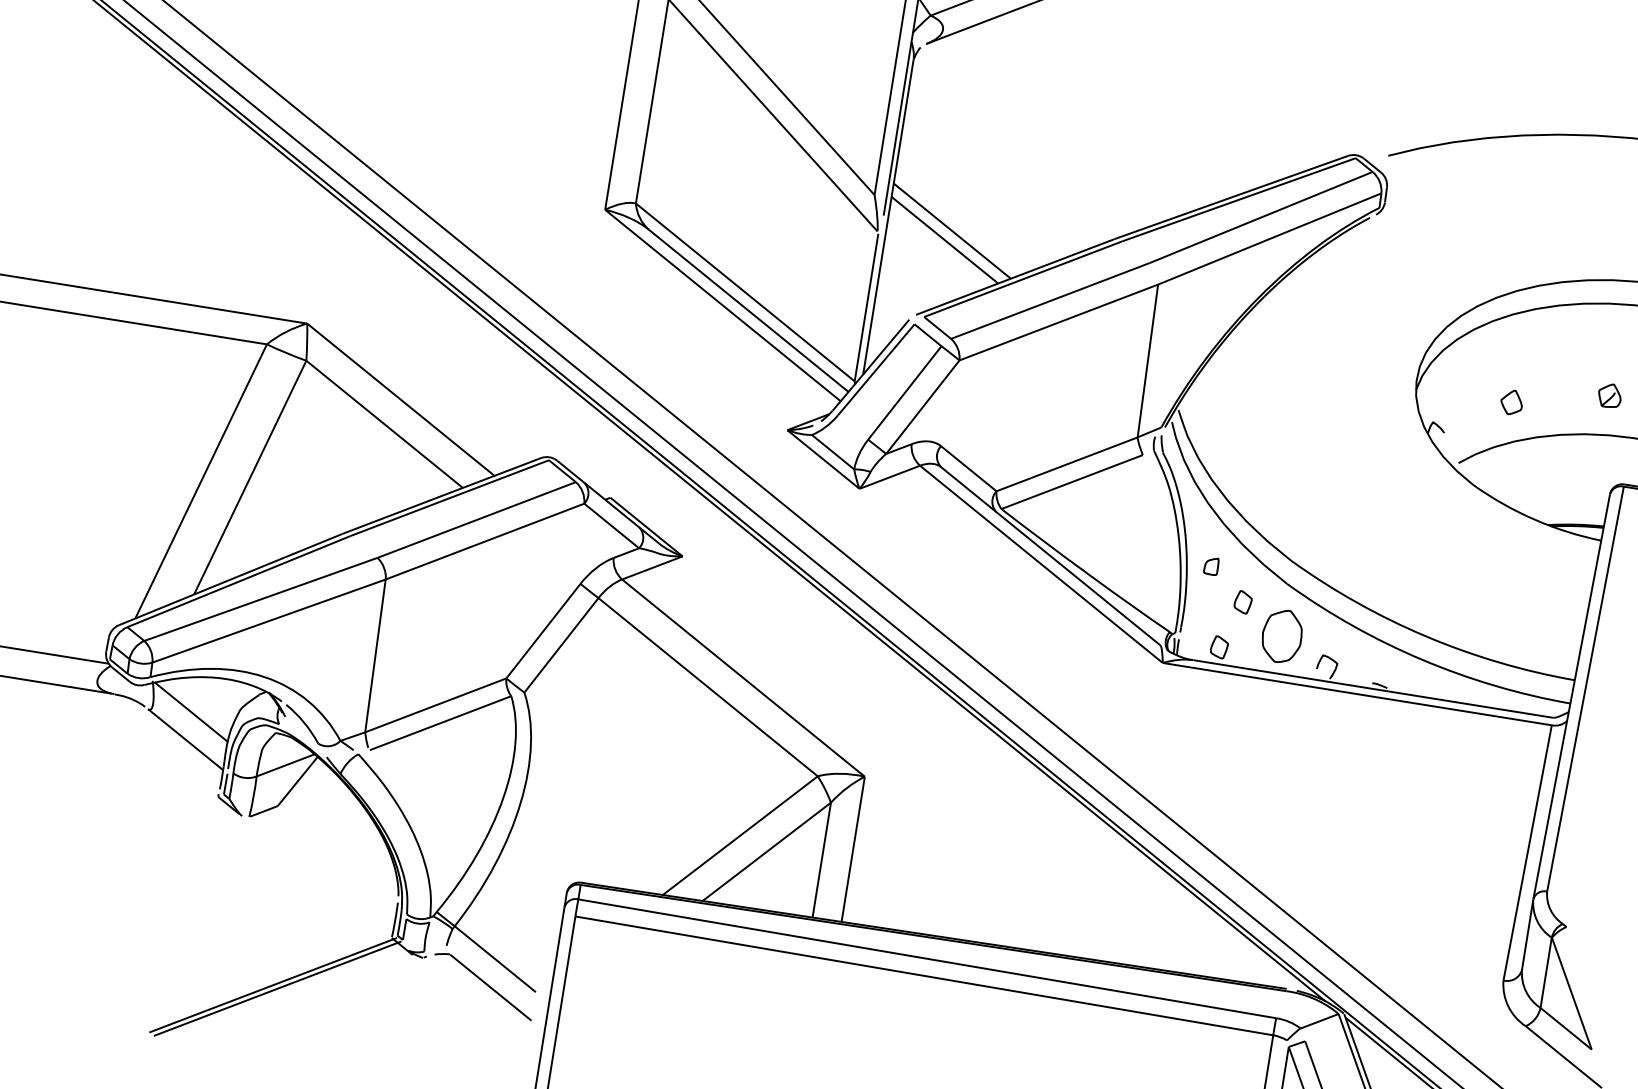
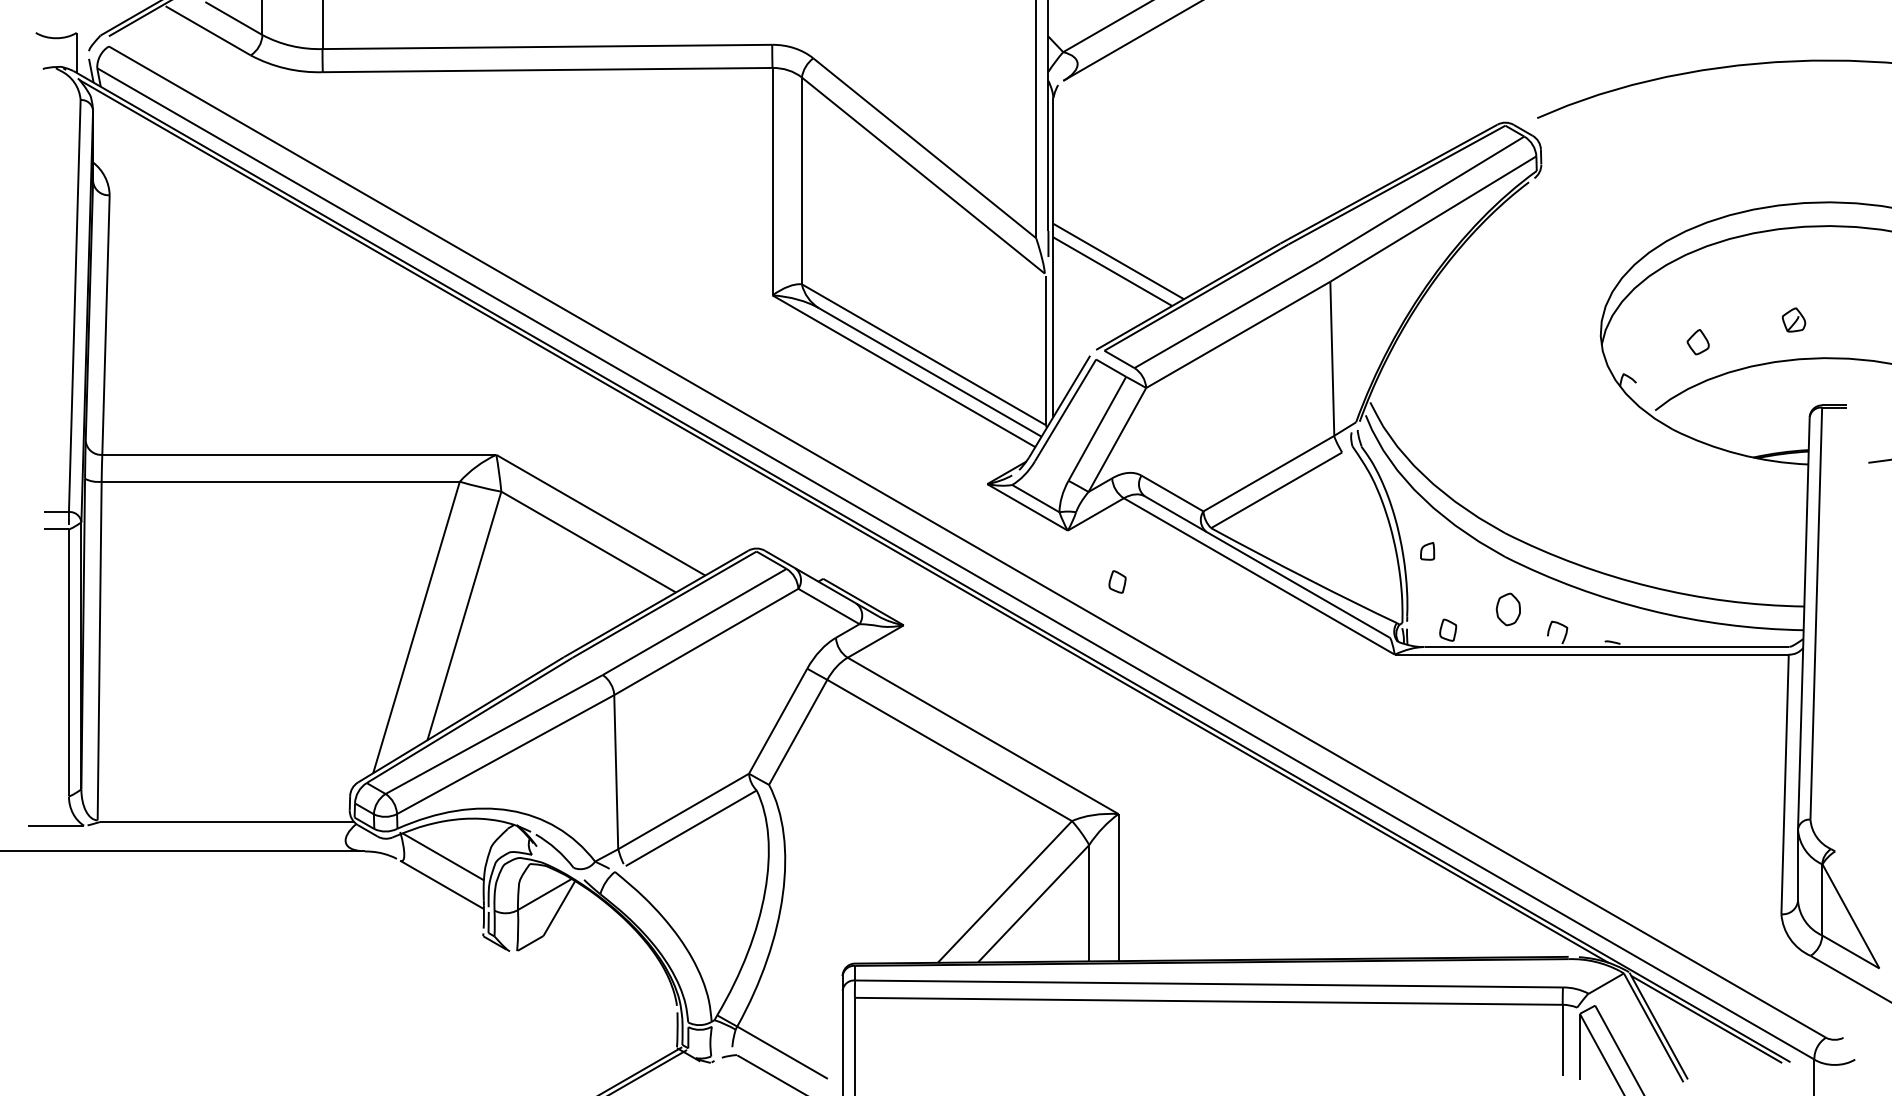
part: (1243, 601) -> (1117, 581), moved
part: (1282, 636) -> (1508, 609), size x0.6

